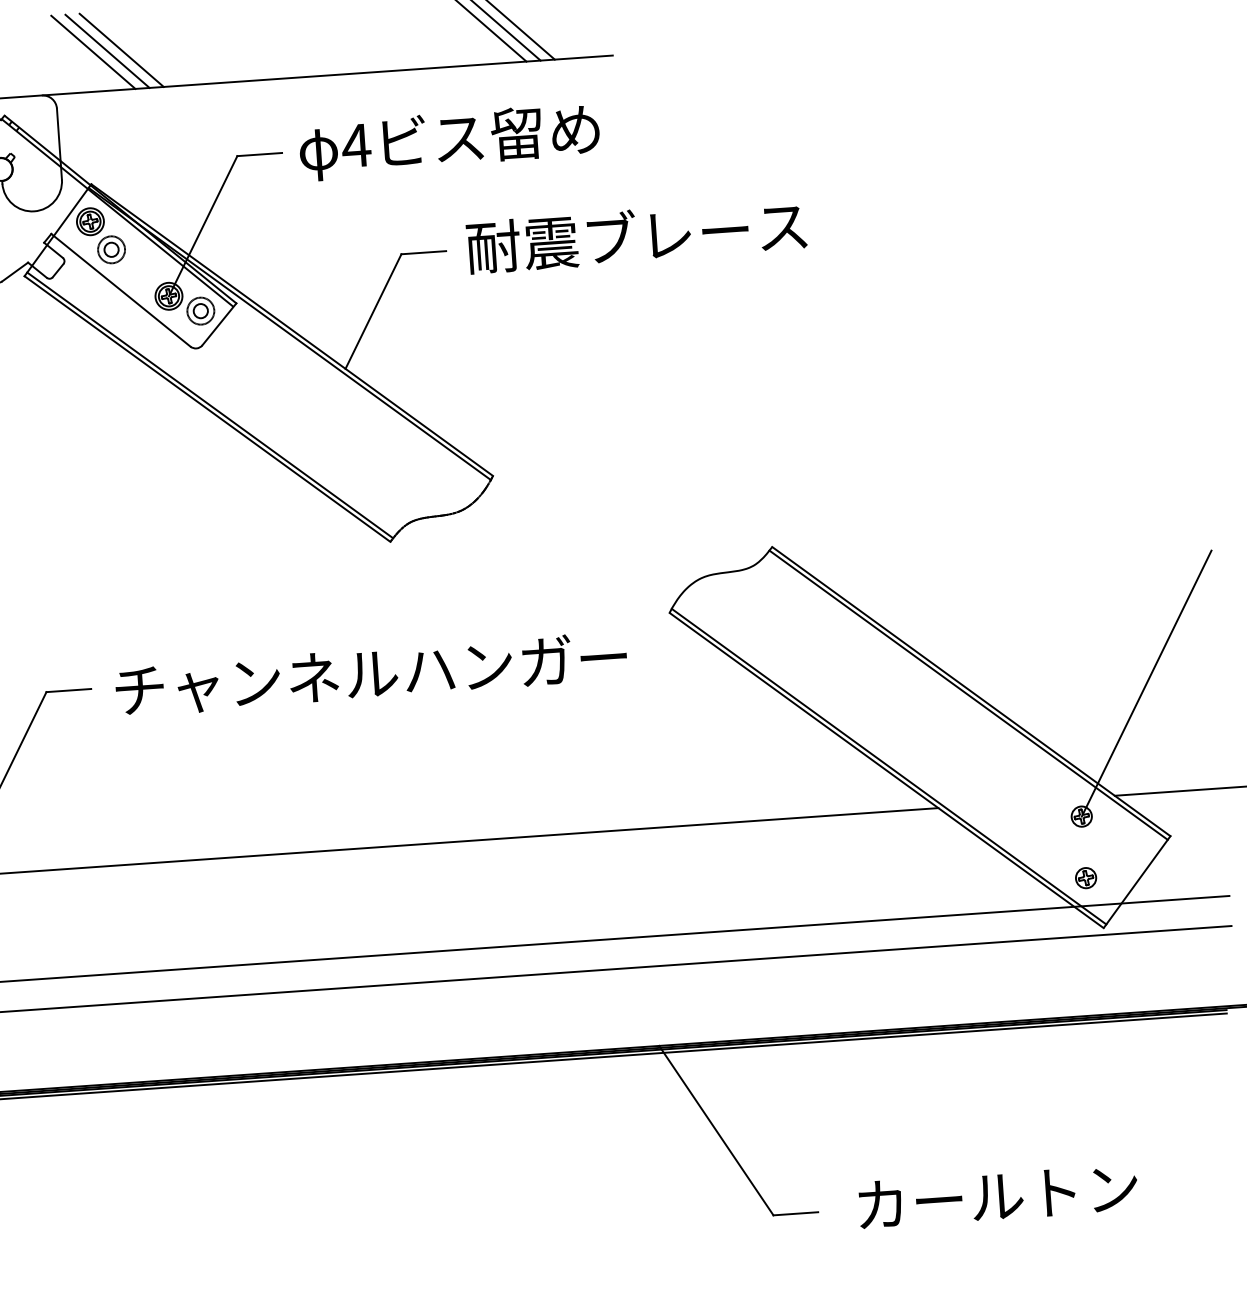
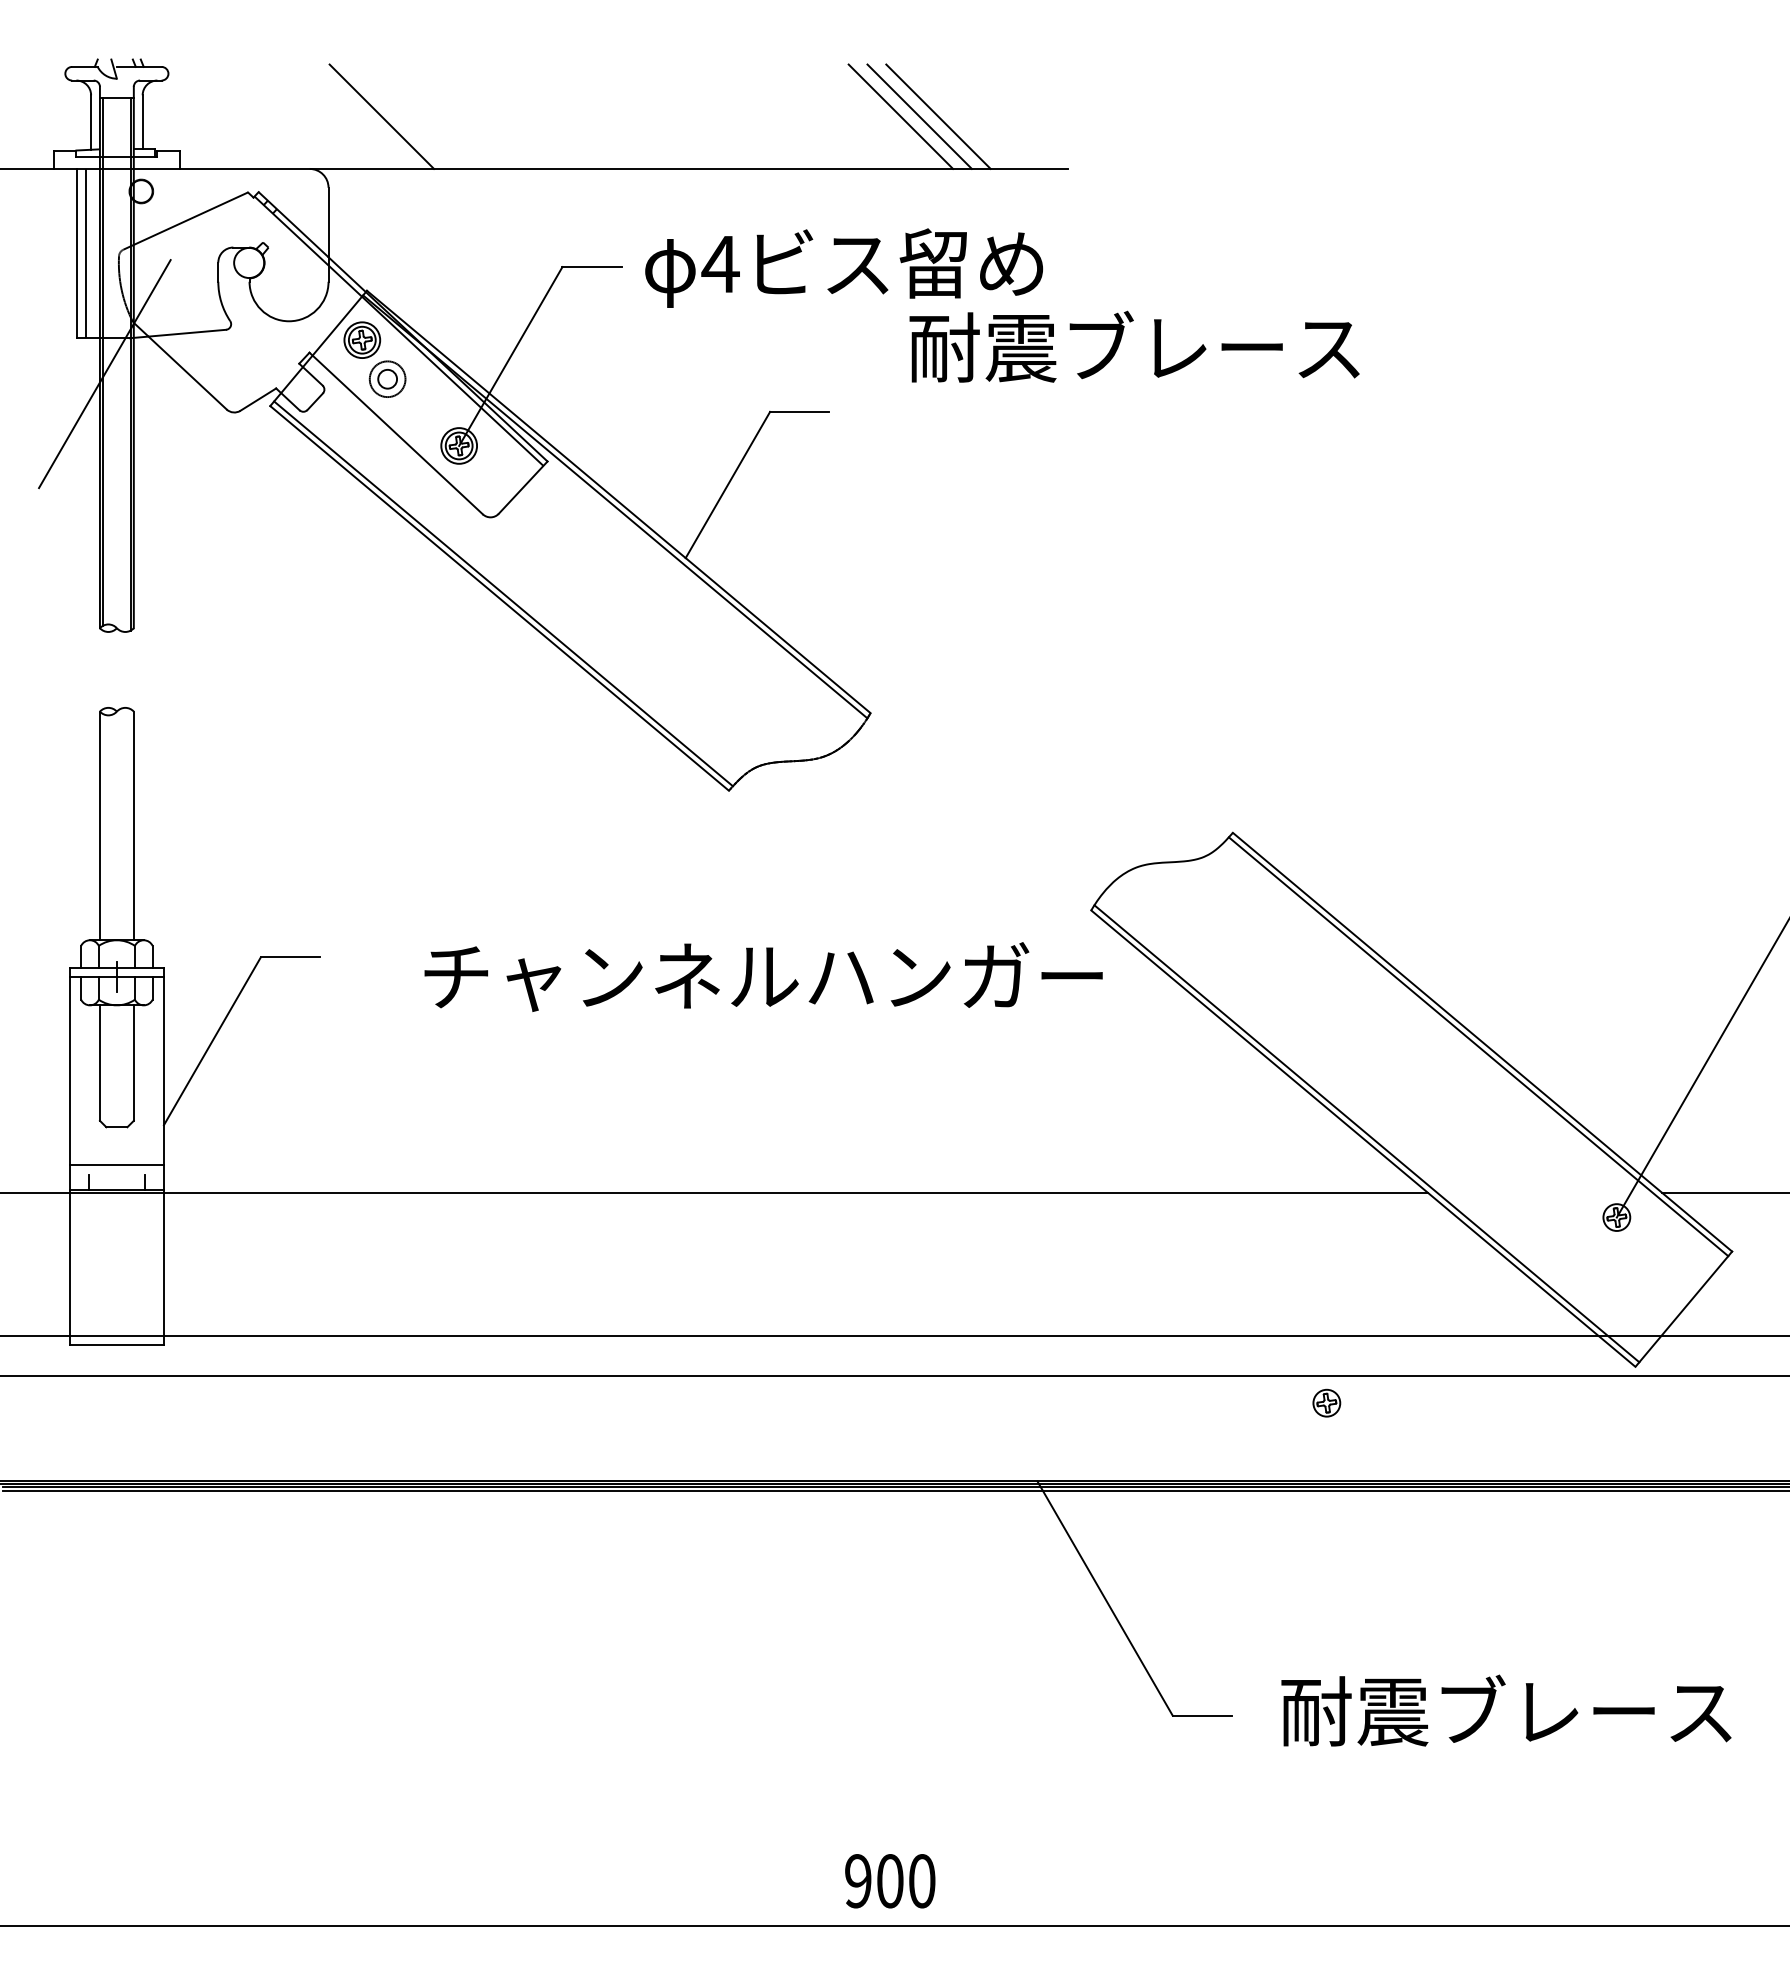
line: (121, 50) -> (419, 116), removed
line: (107, 51) -> (400, 116), removed
text: (636, 236) -> (1134, 346), moved
part: (200, 311) -> (499, 468), removed
text: (371, 673) -> (763, 976), moved
part: (1085, 877) -> (1326, 1402), moved
text: (1024, 1193) -> (1506, 1710), カールトン -> 耐震ブレース

